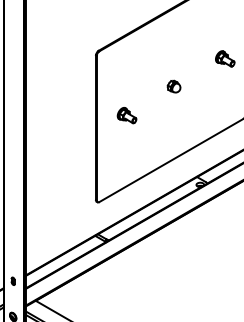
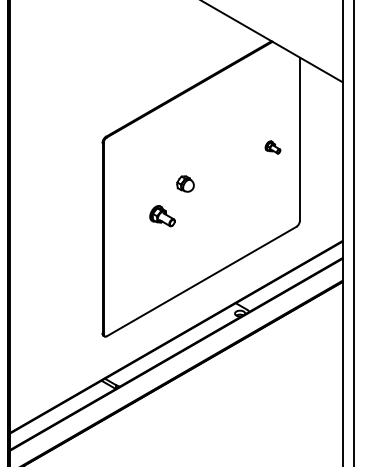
part: (224, 58) -> (272, 147), size x0.6
part: (174, 86) -> (185, 183), moved
part: (127, 115) -> (162, 216), moved

